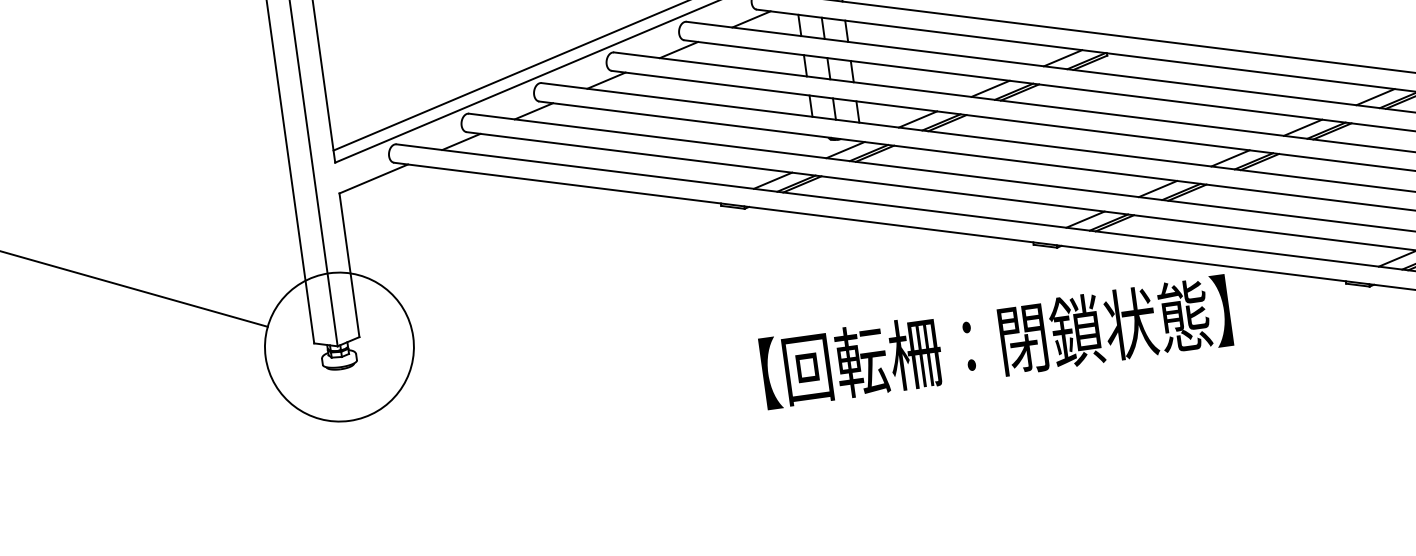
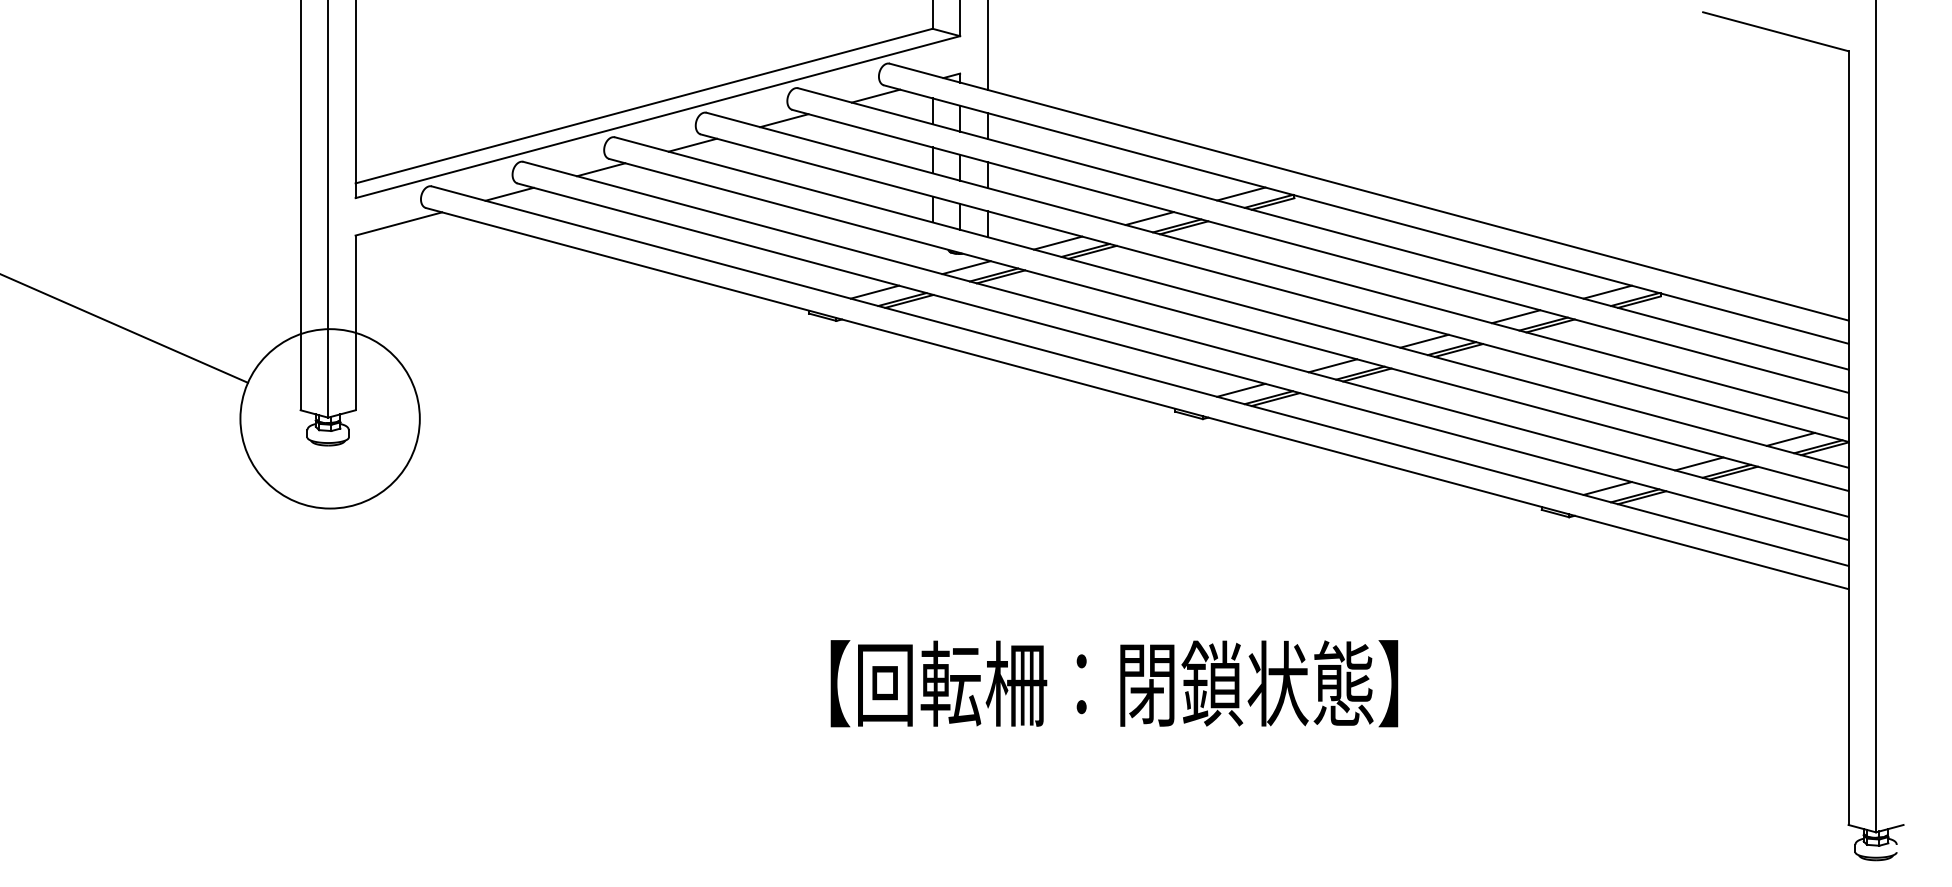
text: (996, 341) -> (1114, 683), moved

